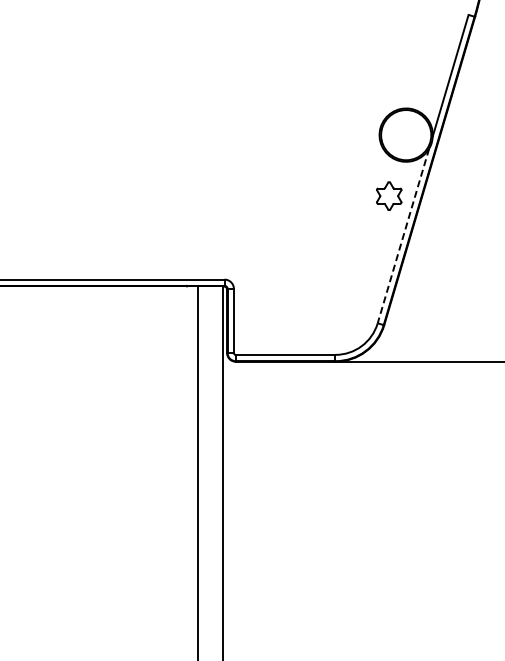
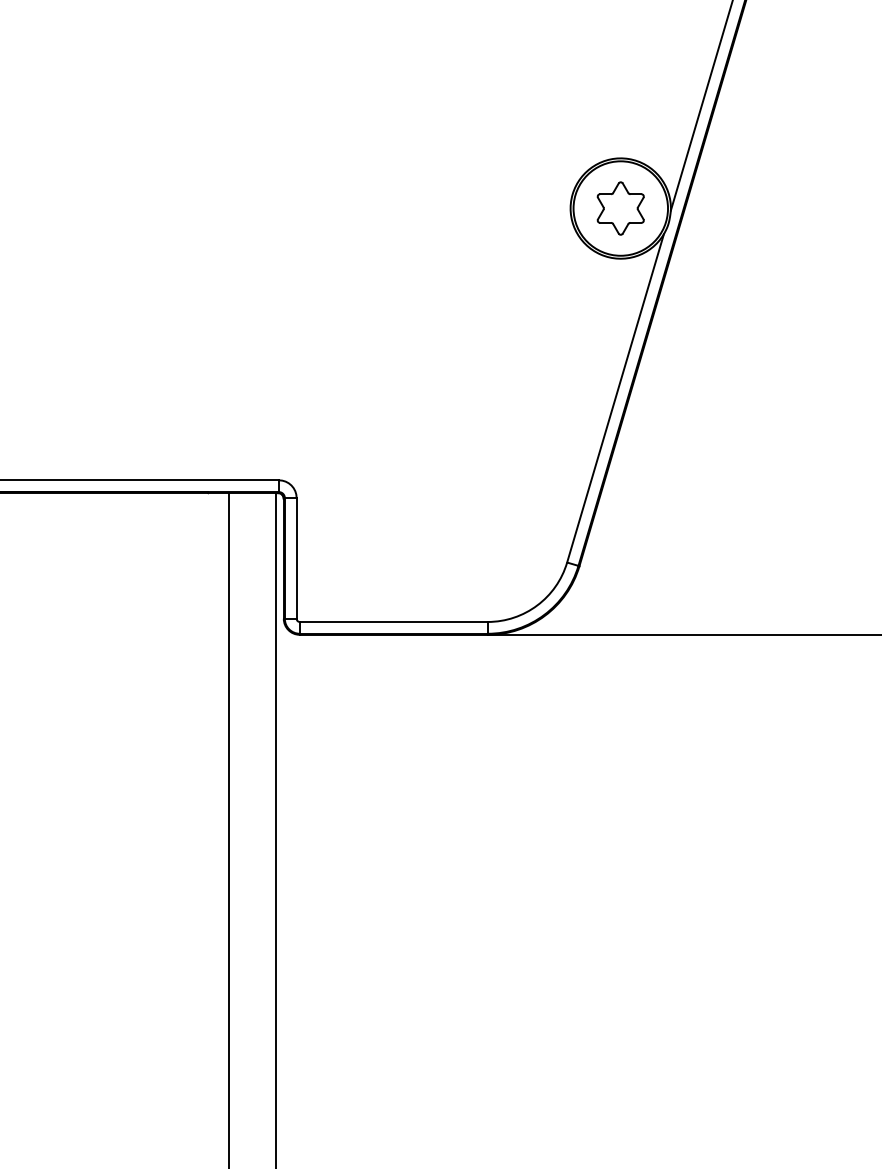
part: (389, 195) -> (621, 207), moved
line: (403, 236) -> (615, 399), dashed -> solid

